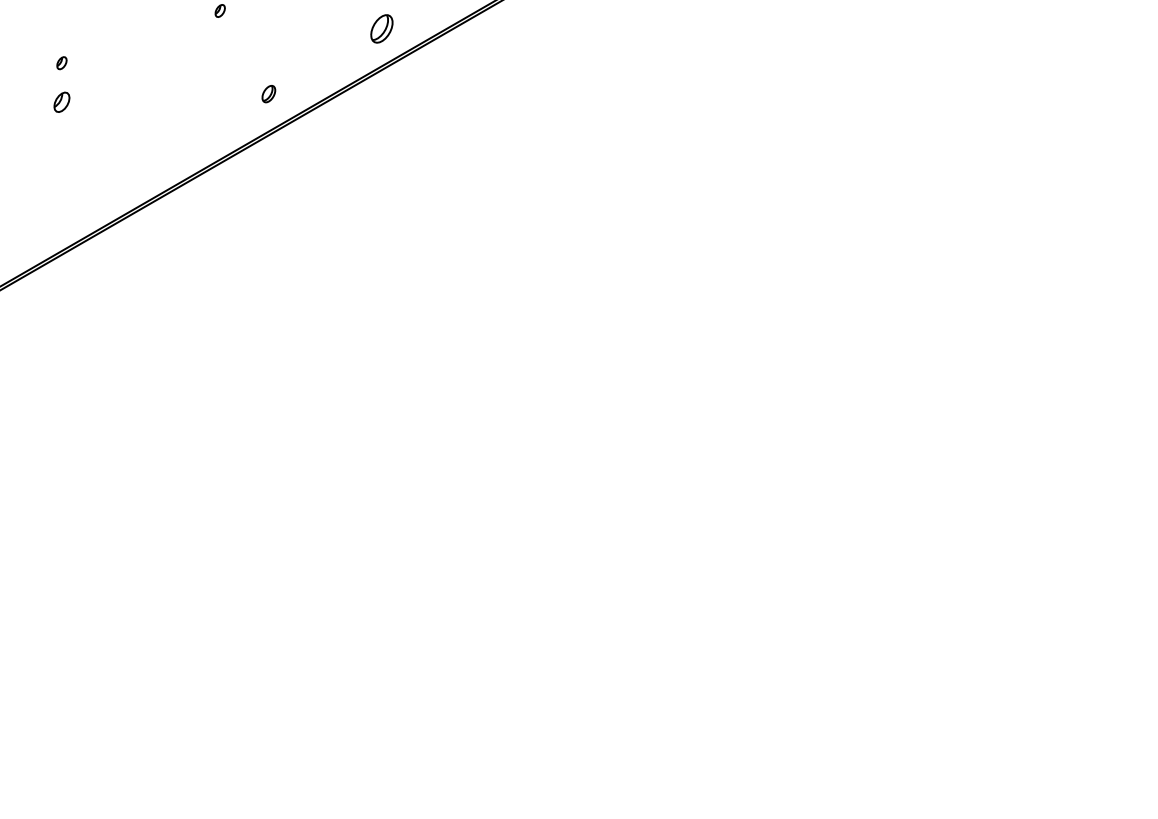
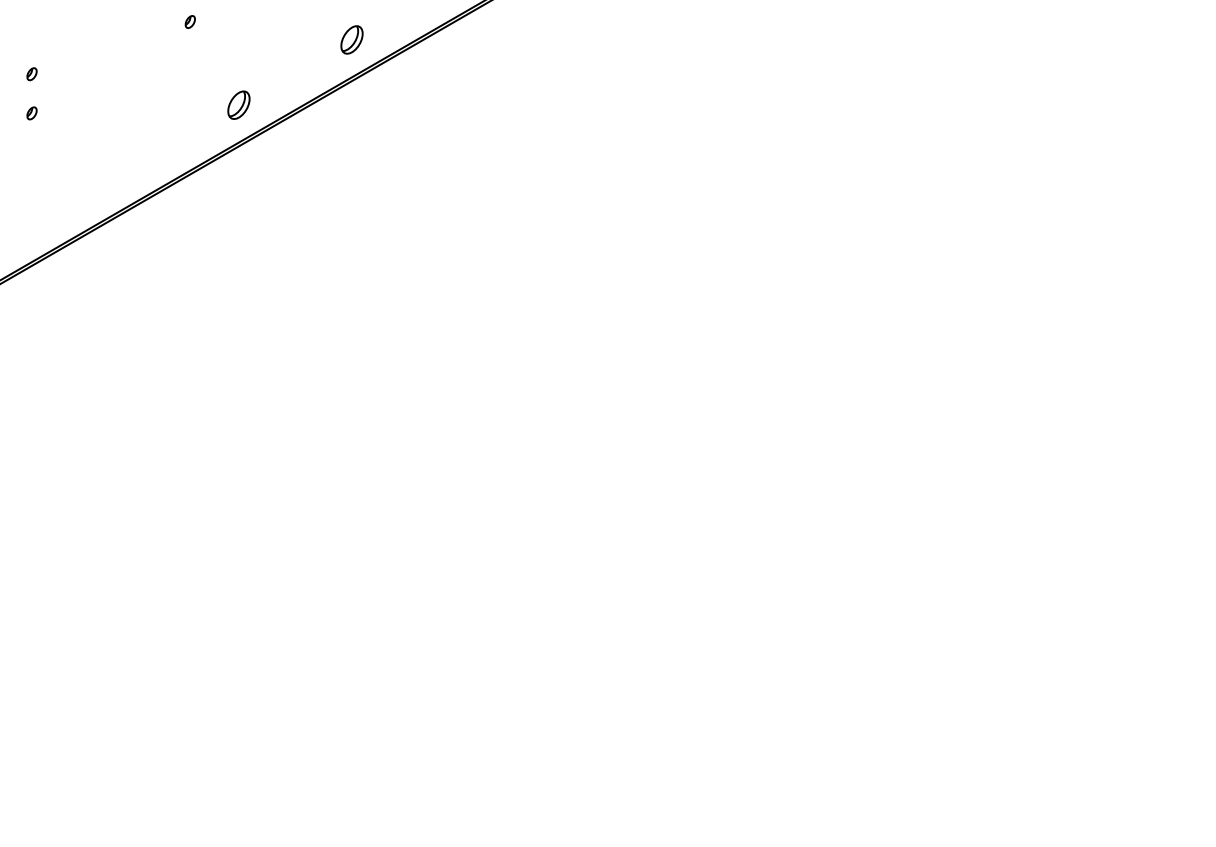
part: (268, 93) -> (238, 104), size x1.67
part: (61, 102) -> (31, 113), size x0.62

